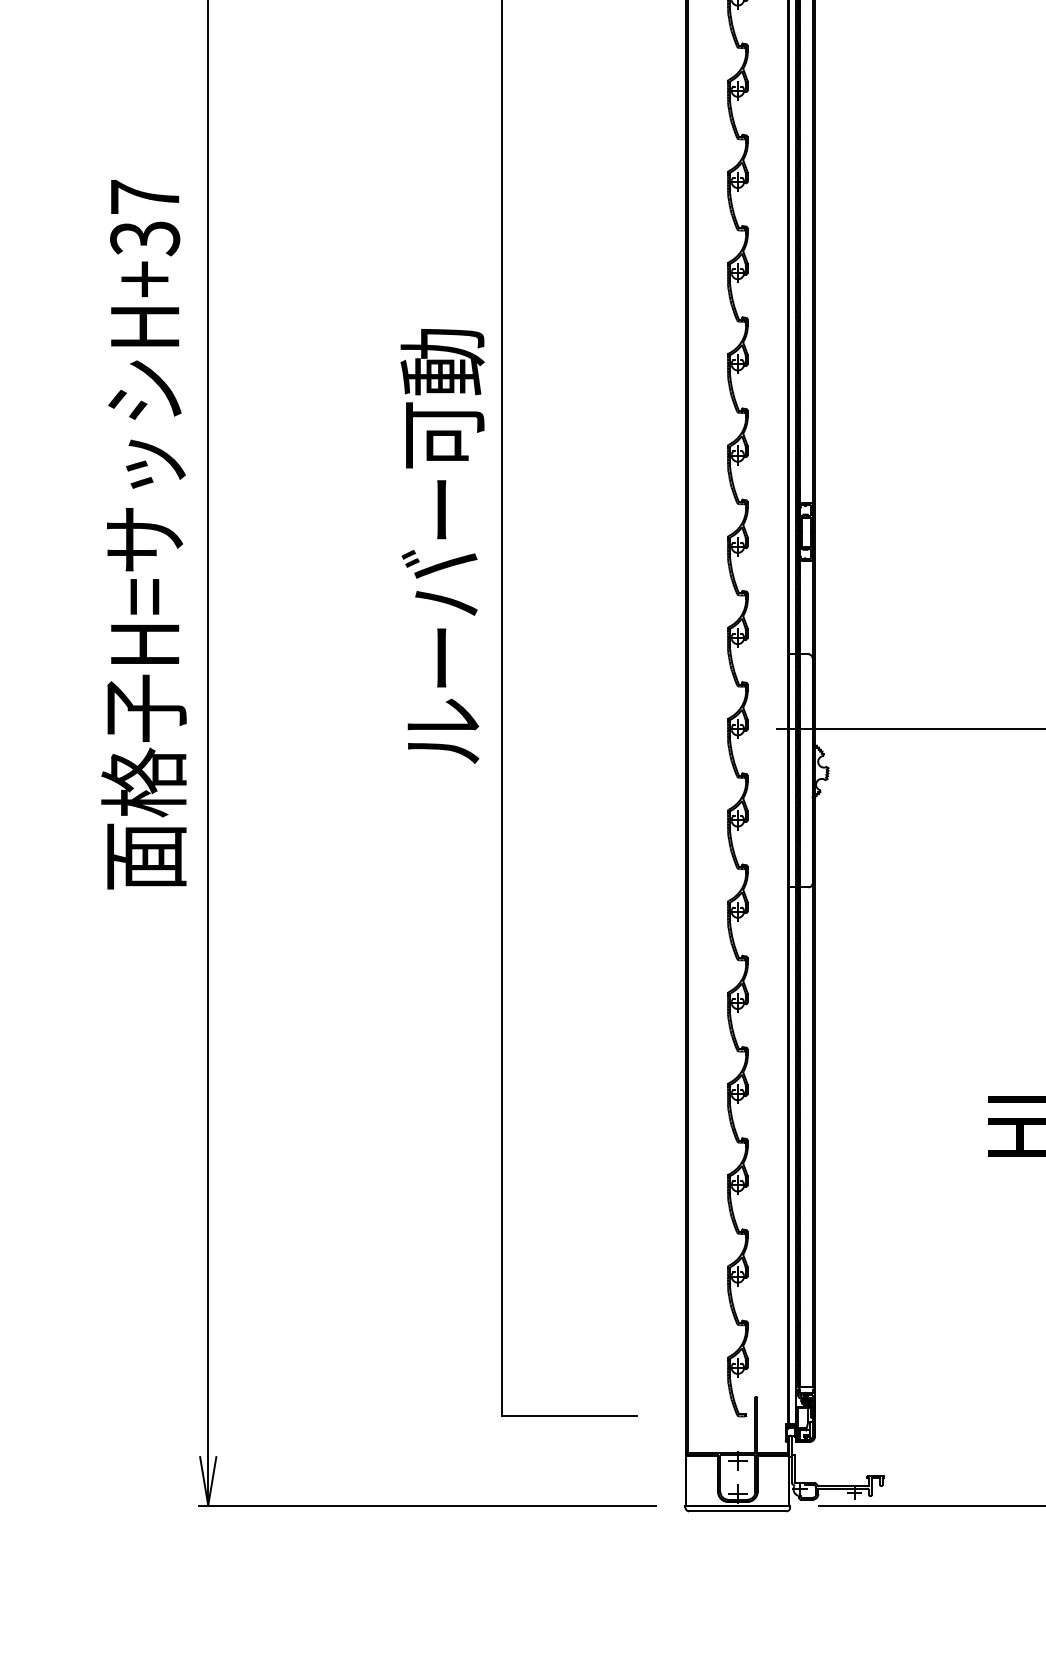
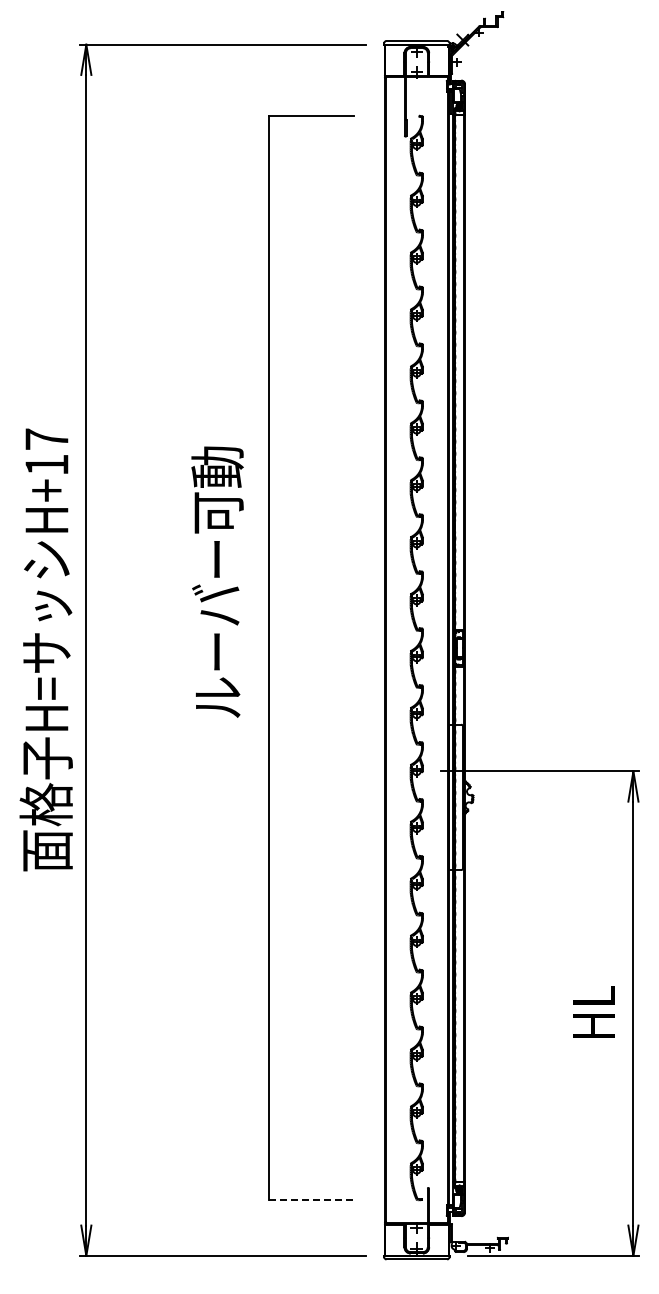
text: (144, 239) -> (46, 465), H+37 -> H+17
text: (442, 545) -> (217, 581), moved
line: (570, 1416) -> (312, 1200), solid -> dashed

